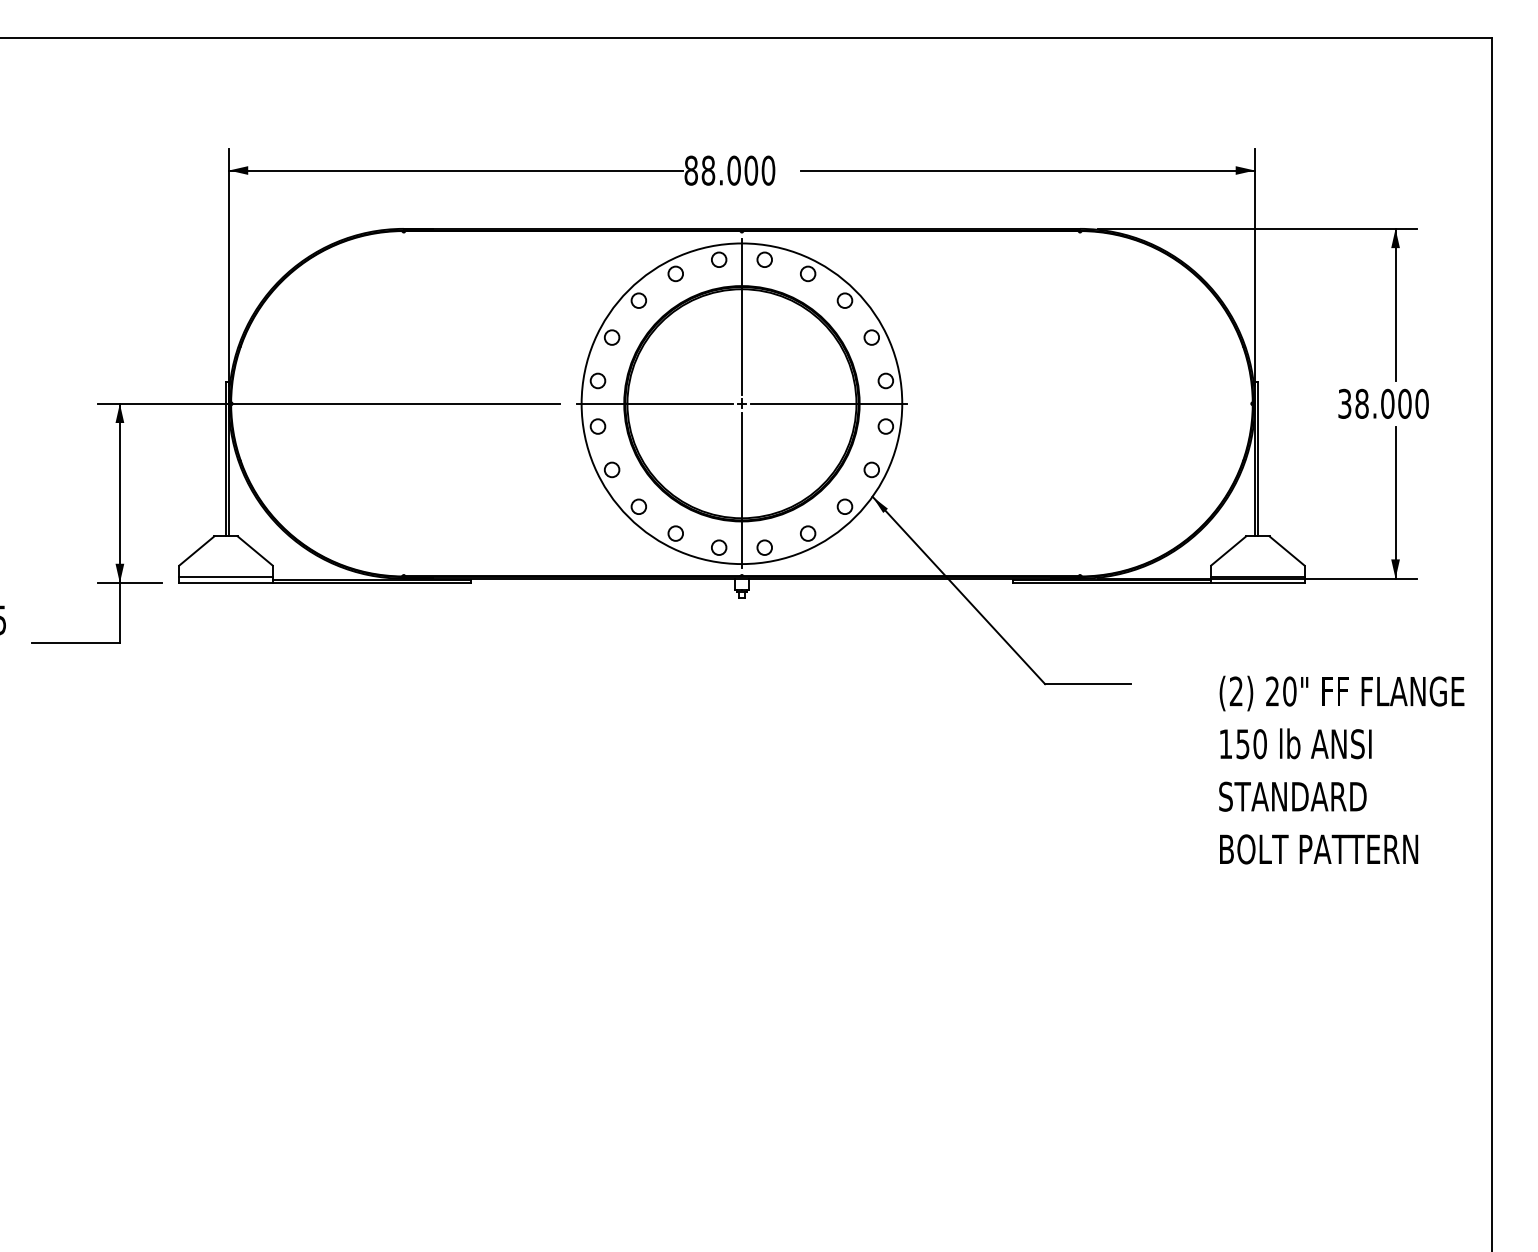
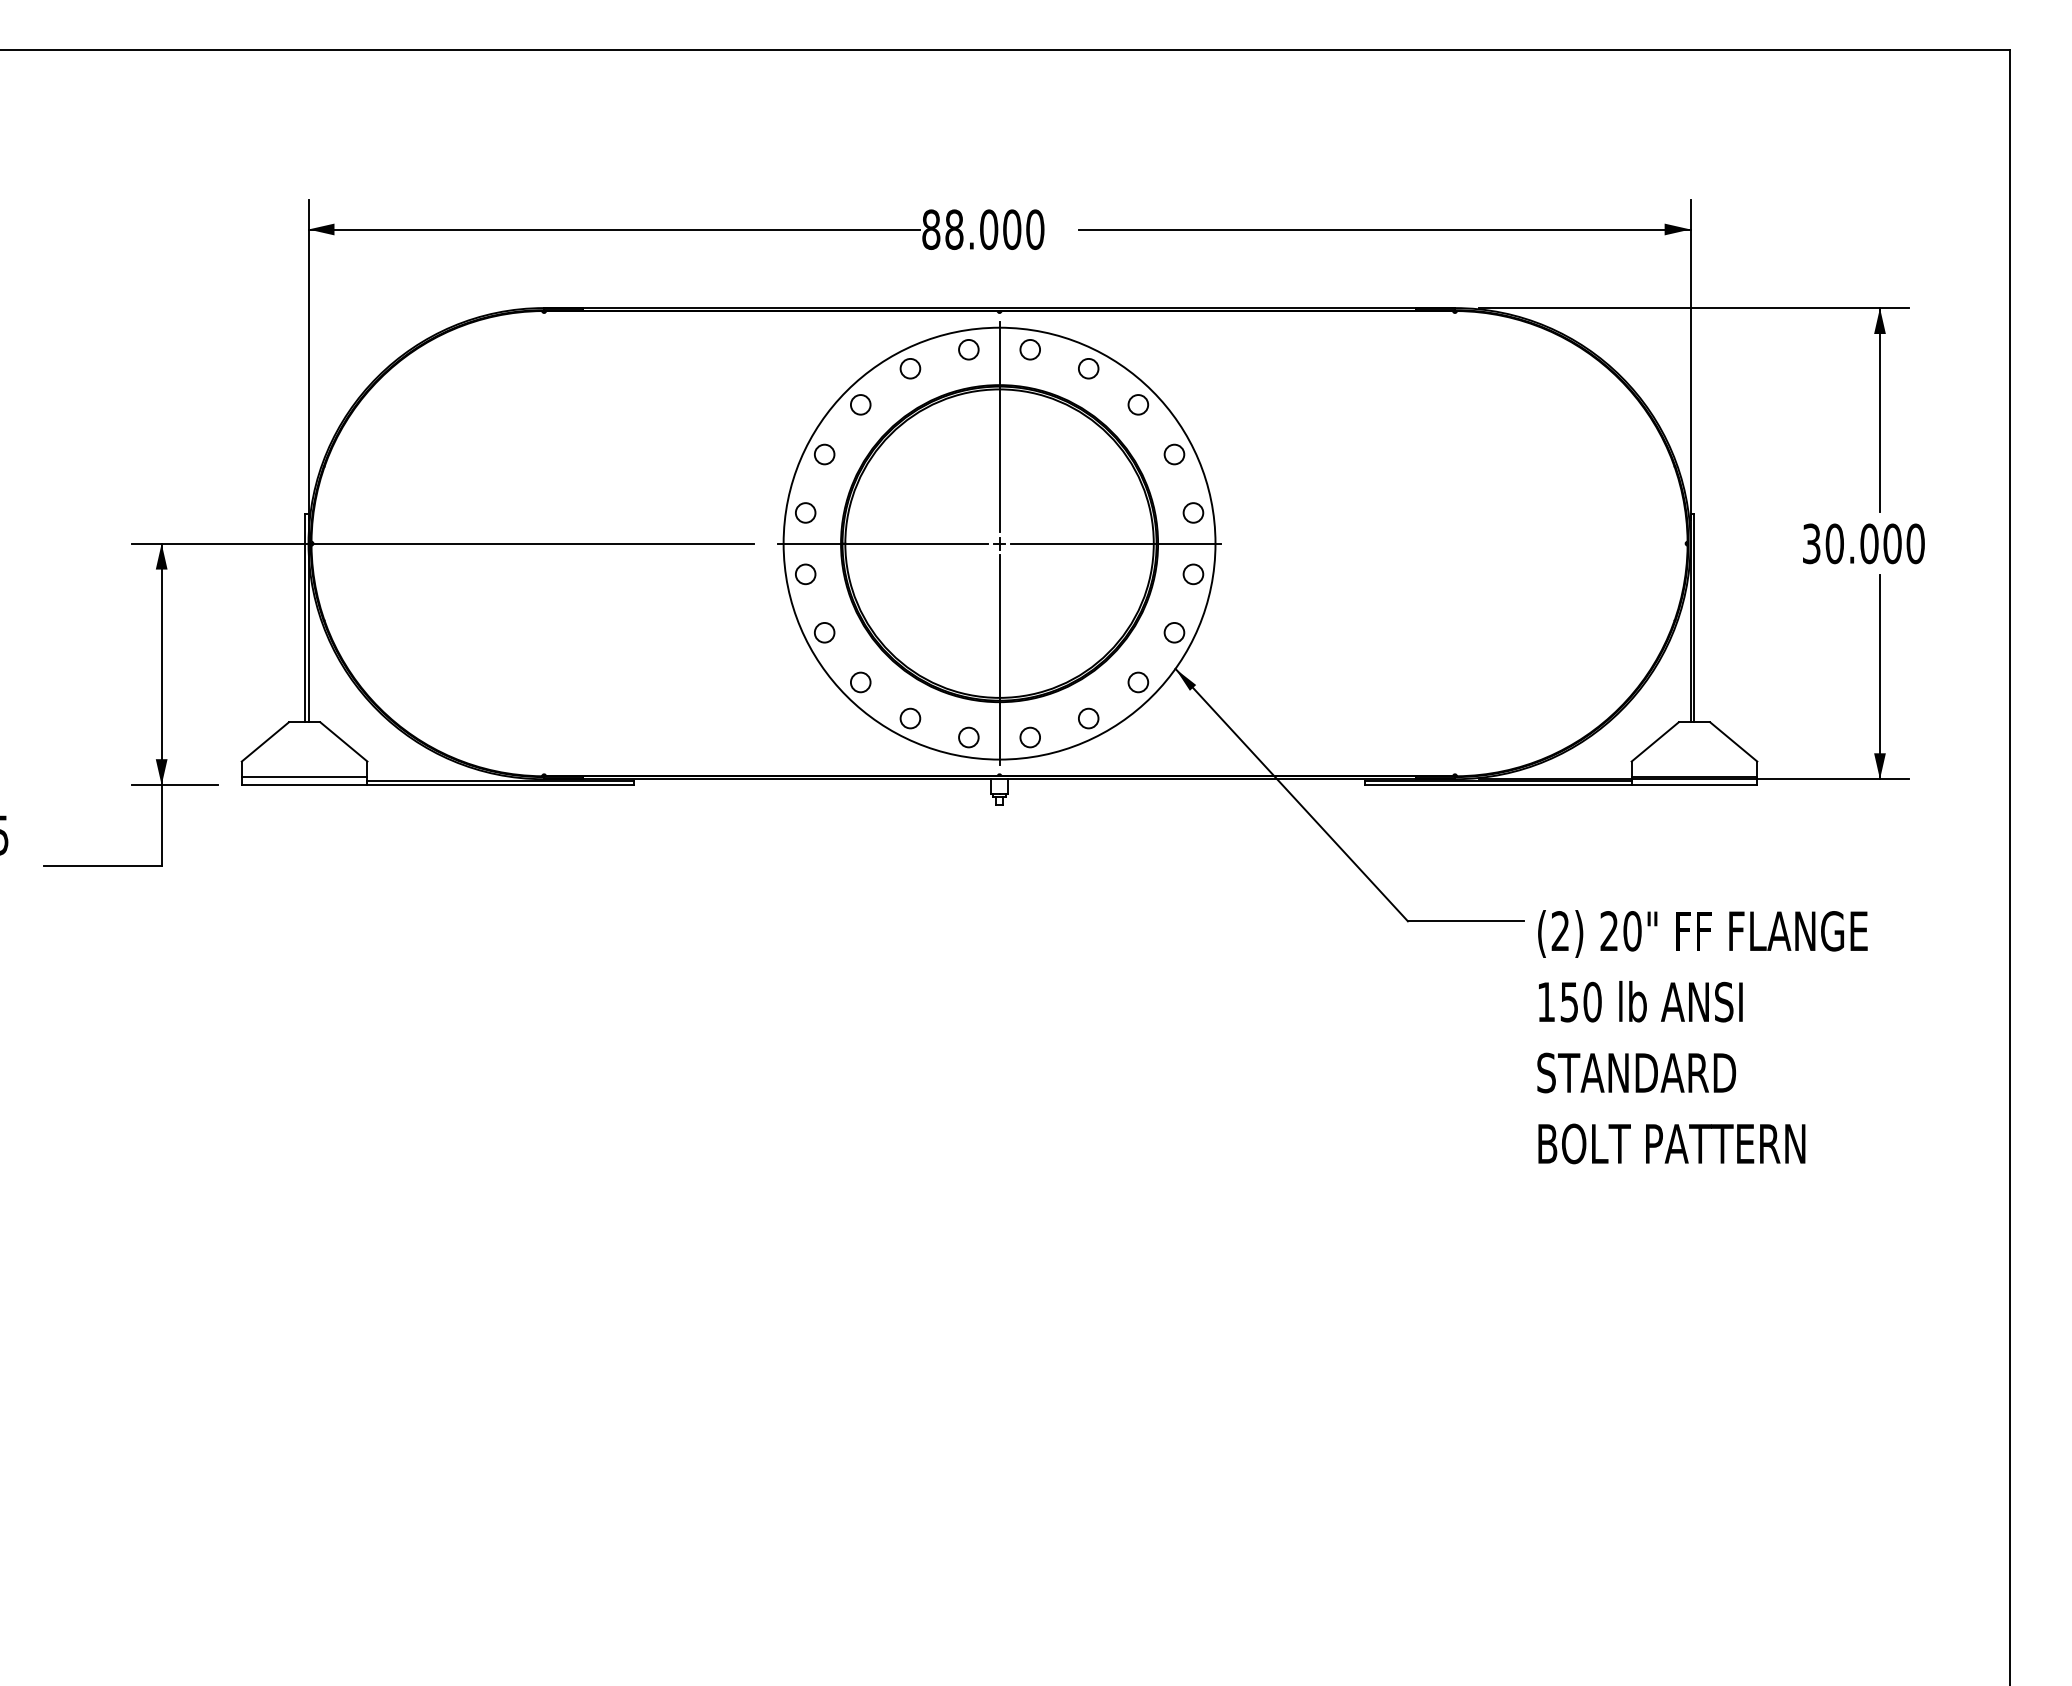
text: (1361, 403) -> (1834, 543), 38.000 -> 30.000
text: (1341, 770) -> (1702, 1037), moved

